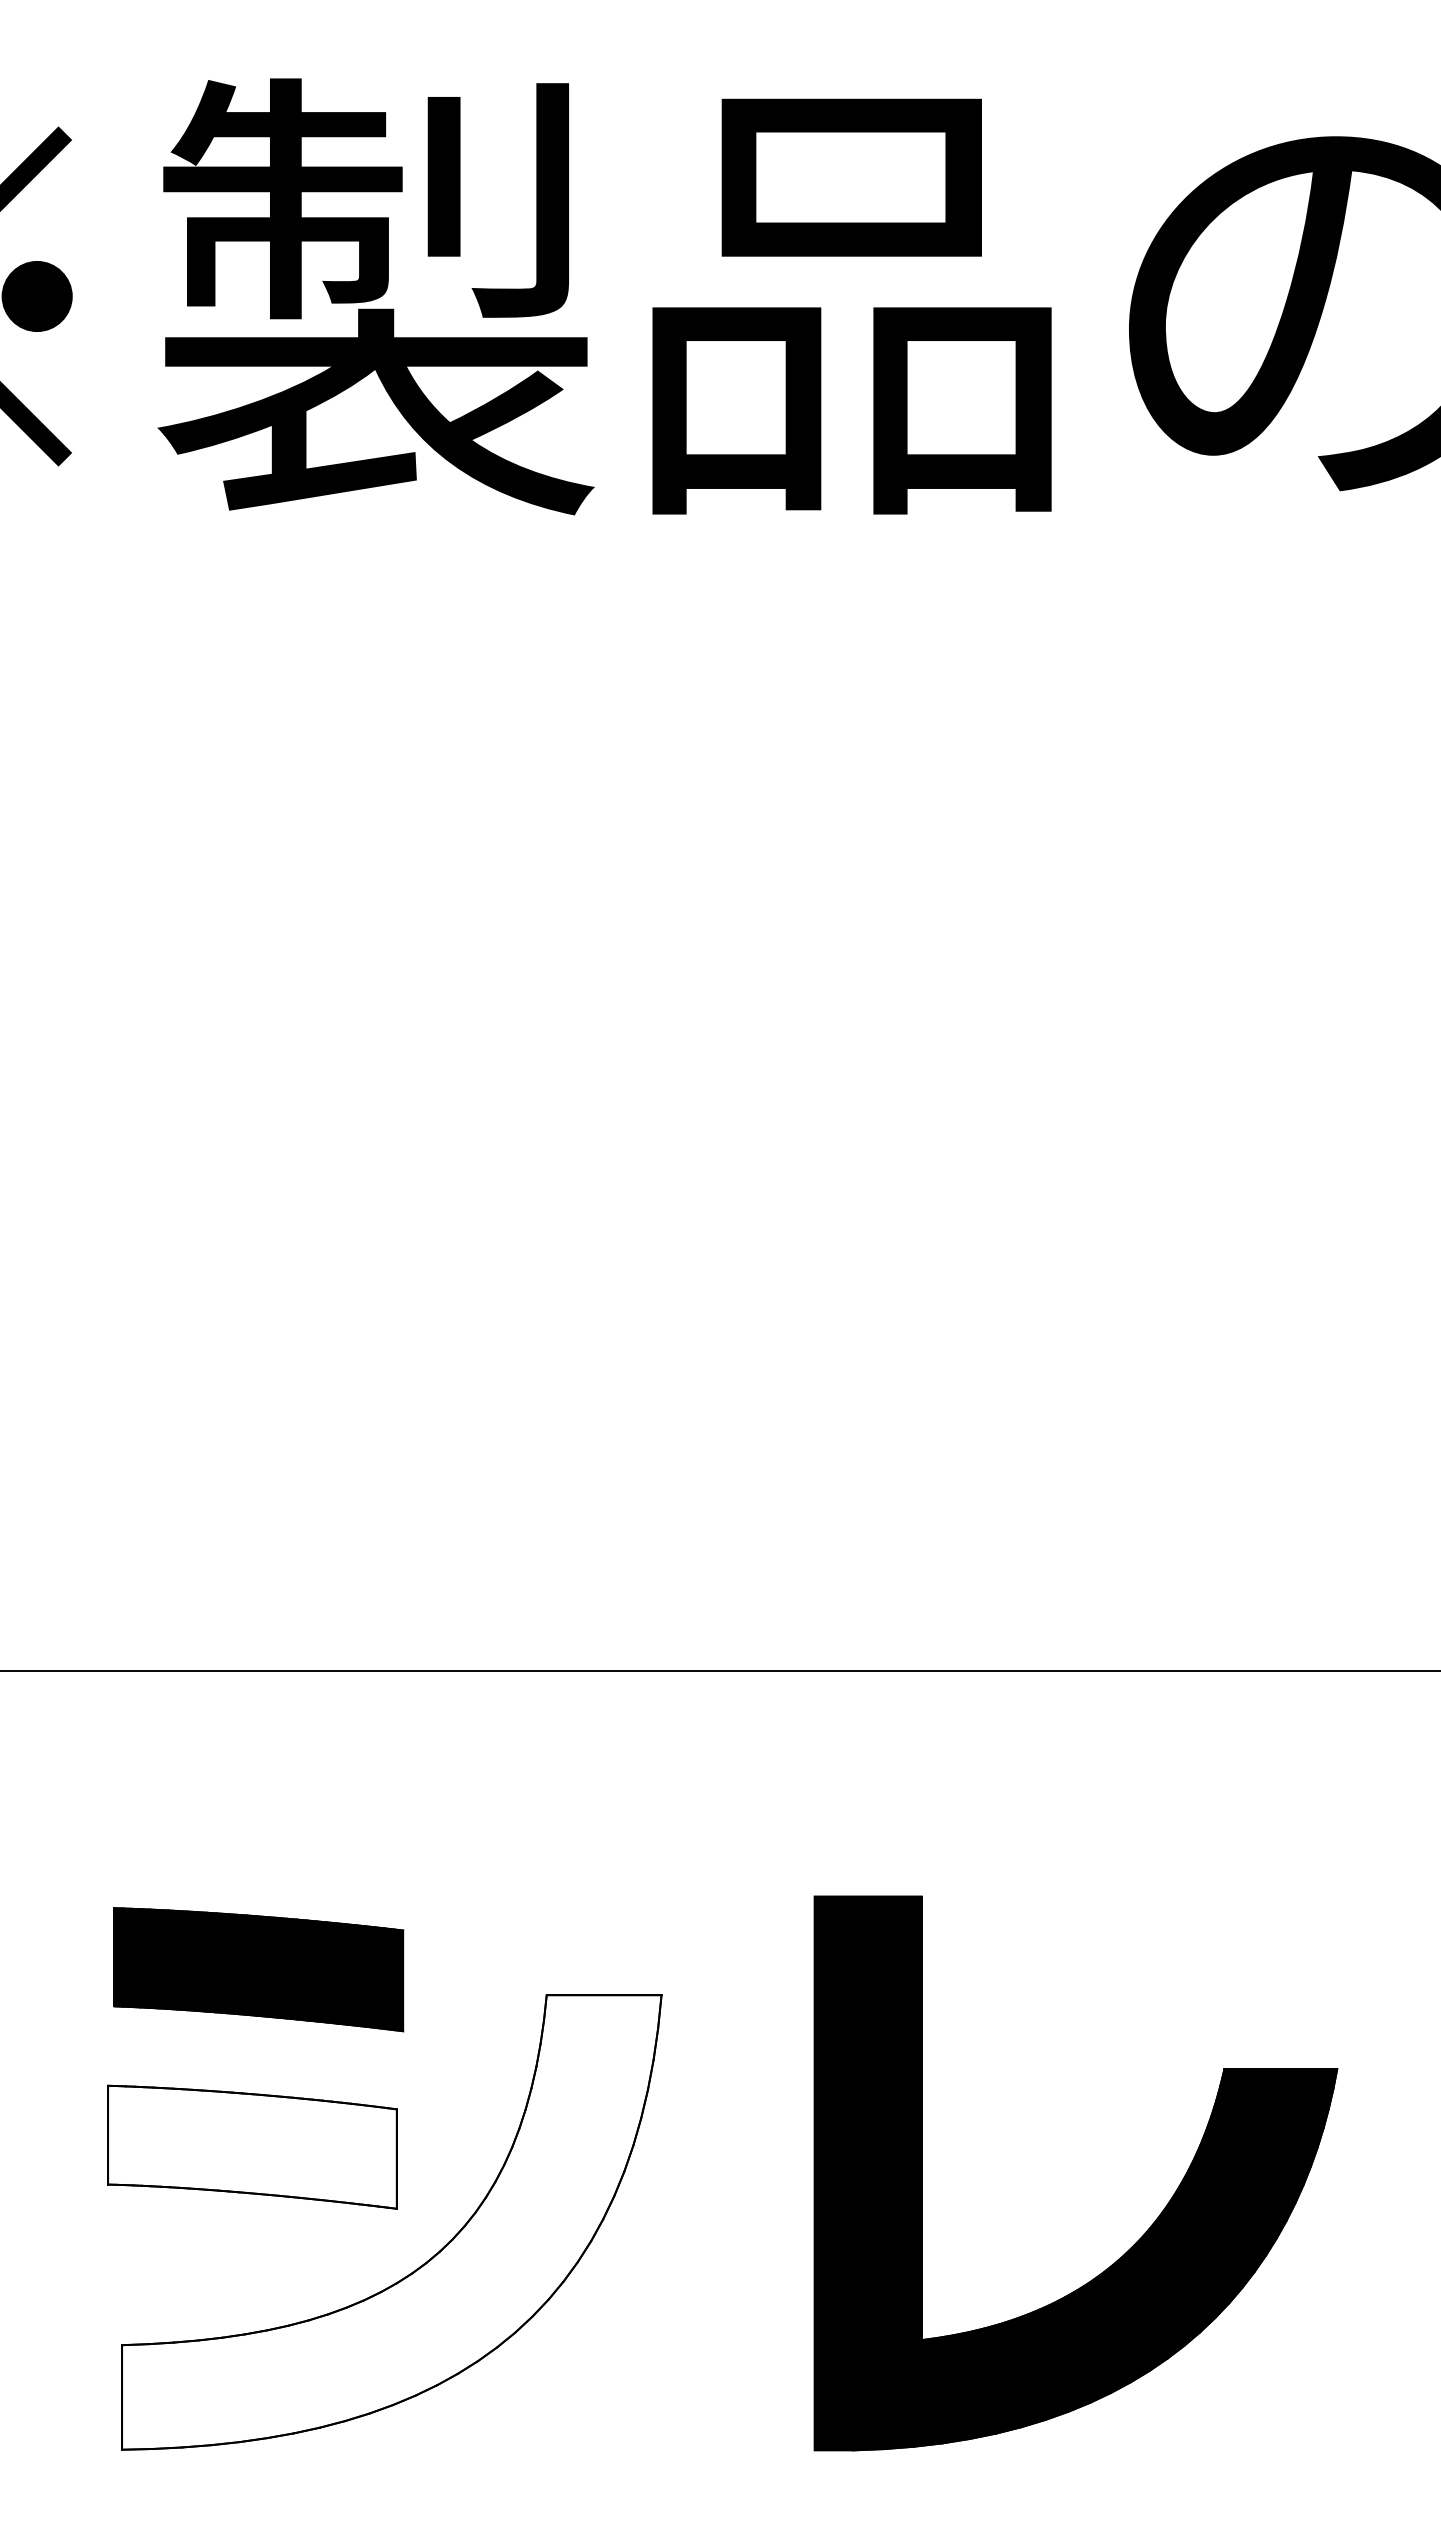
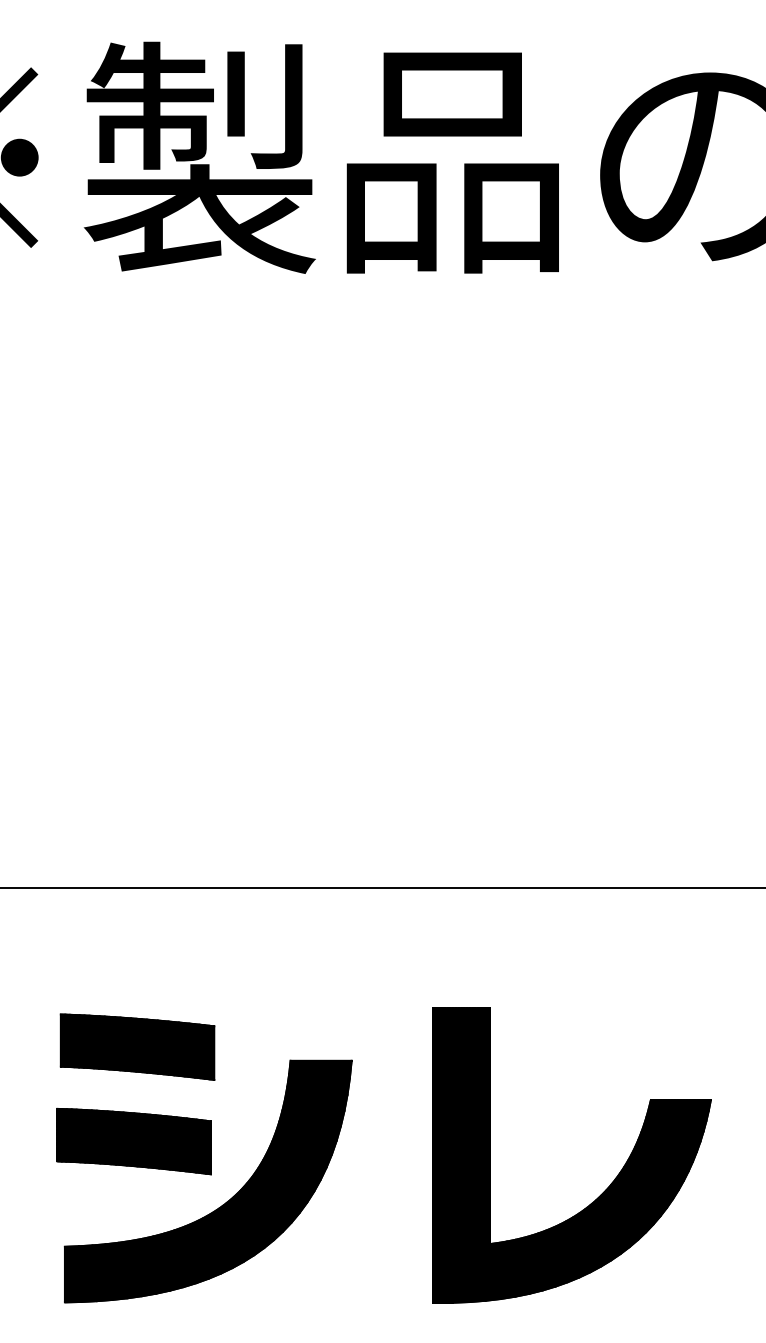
fill: (251, 2147) -> (133, 1141), added
fill: (390, 2222) -> (207, 1181), added

